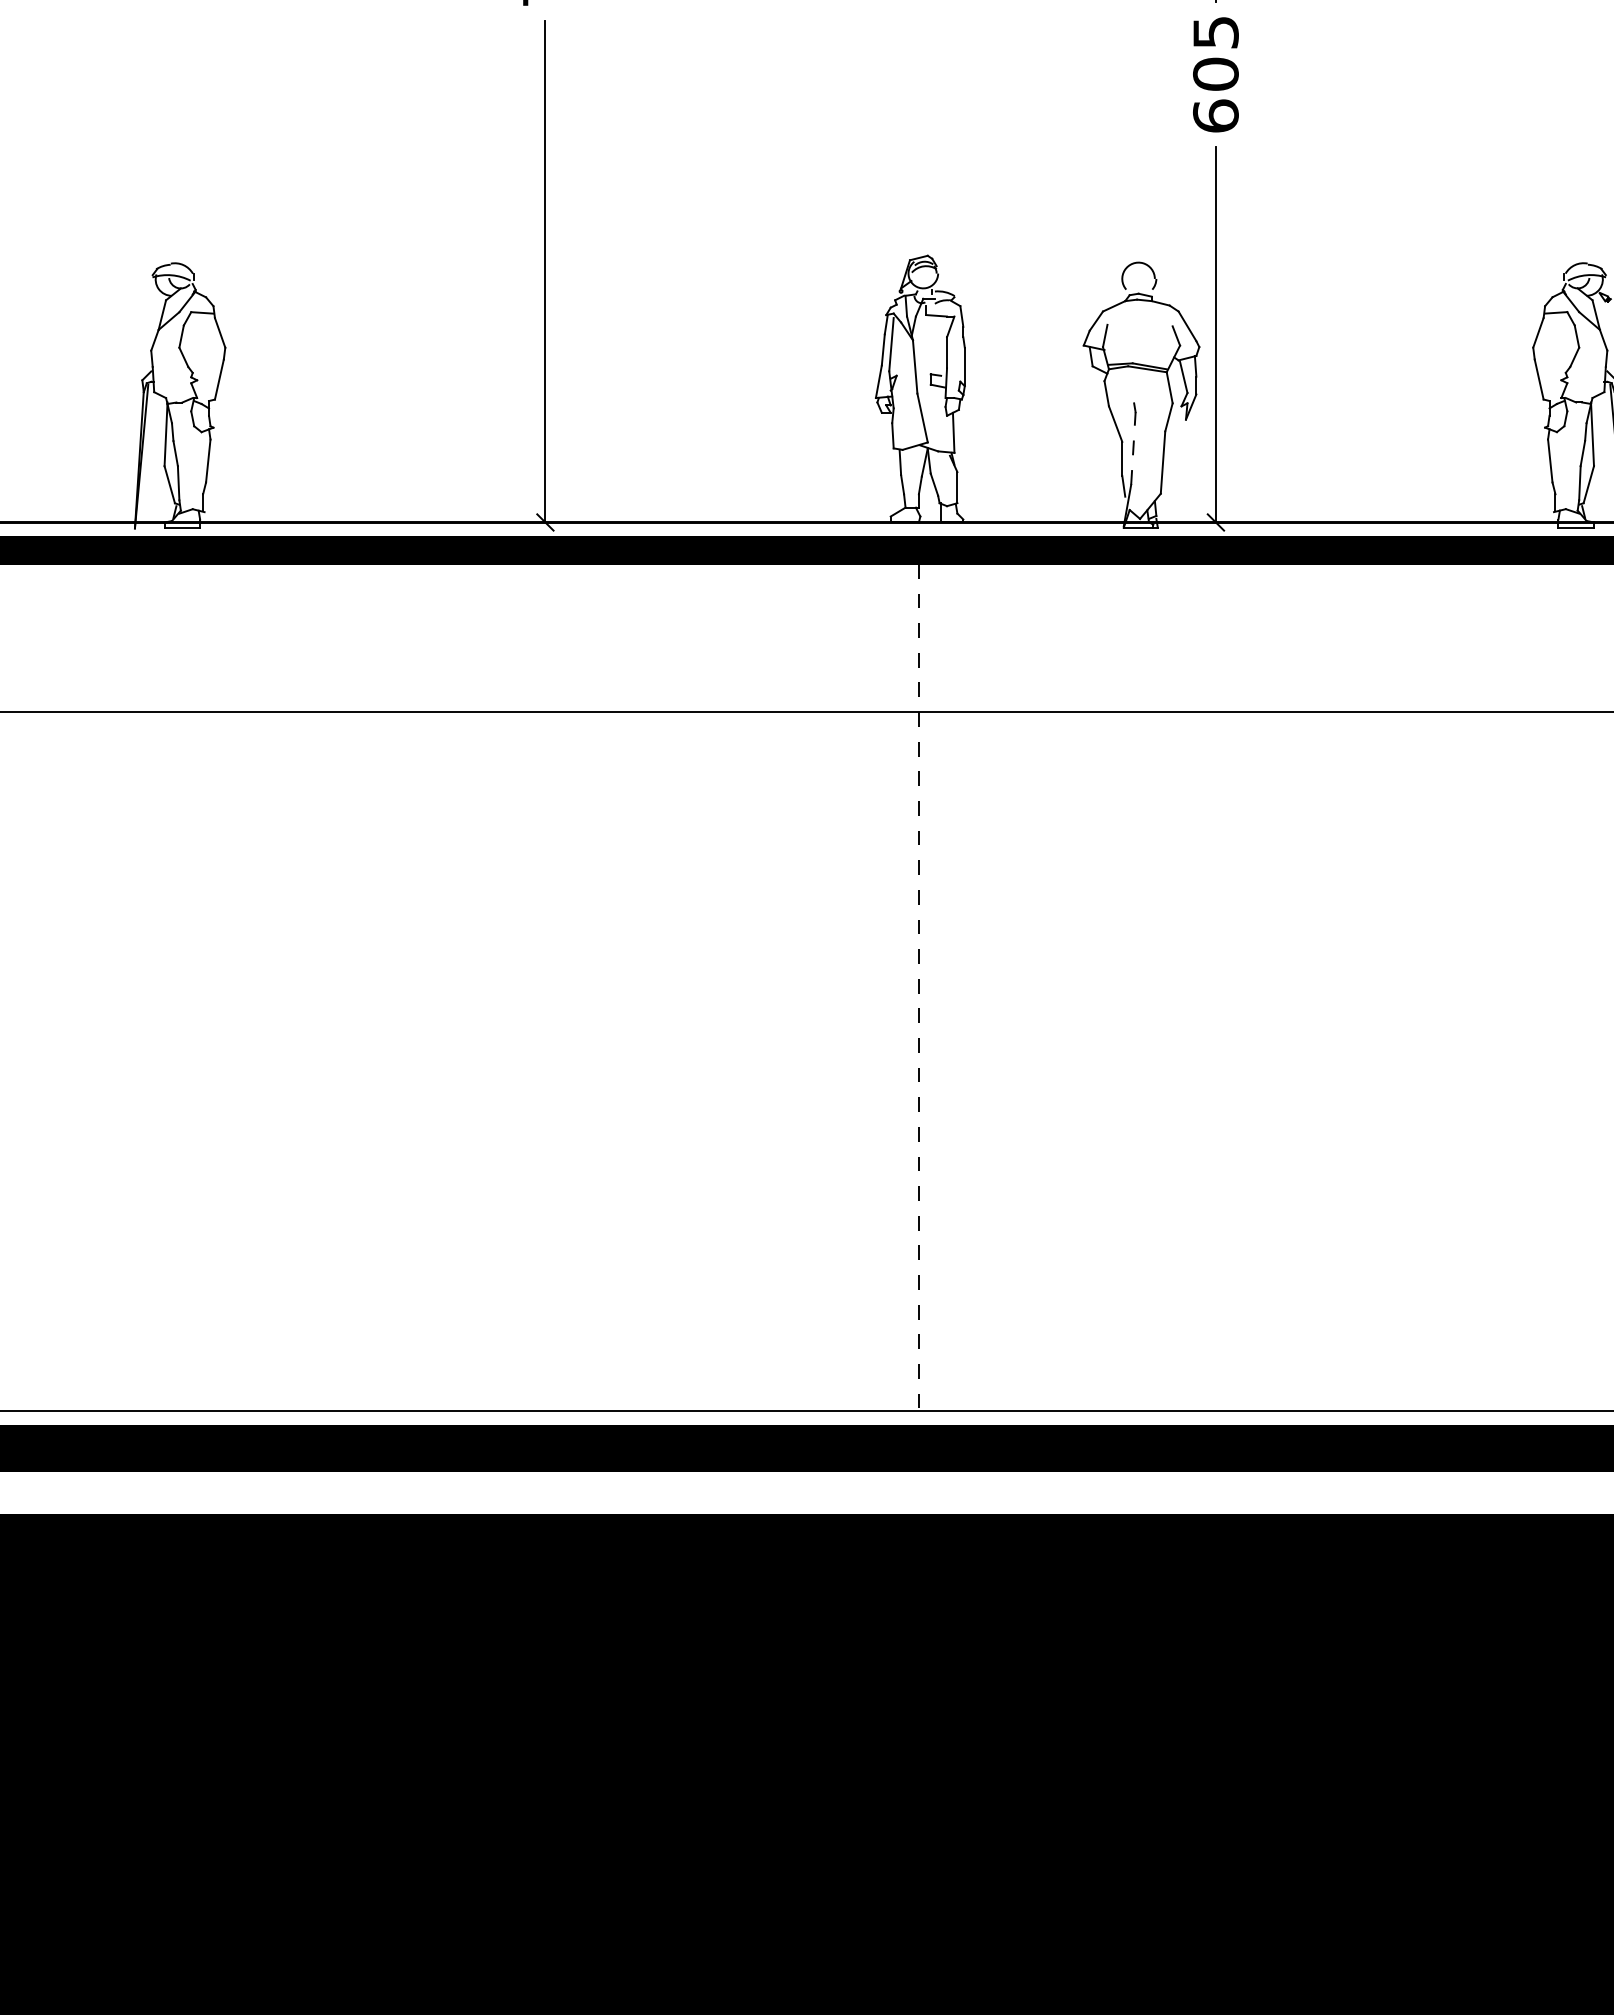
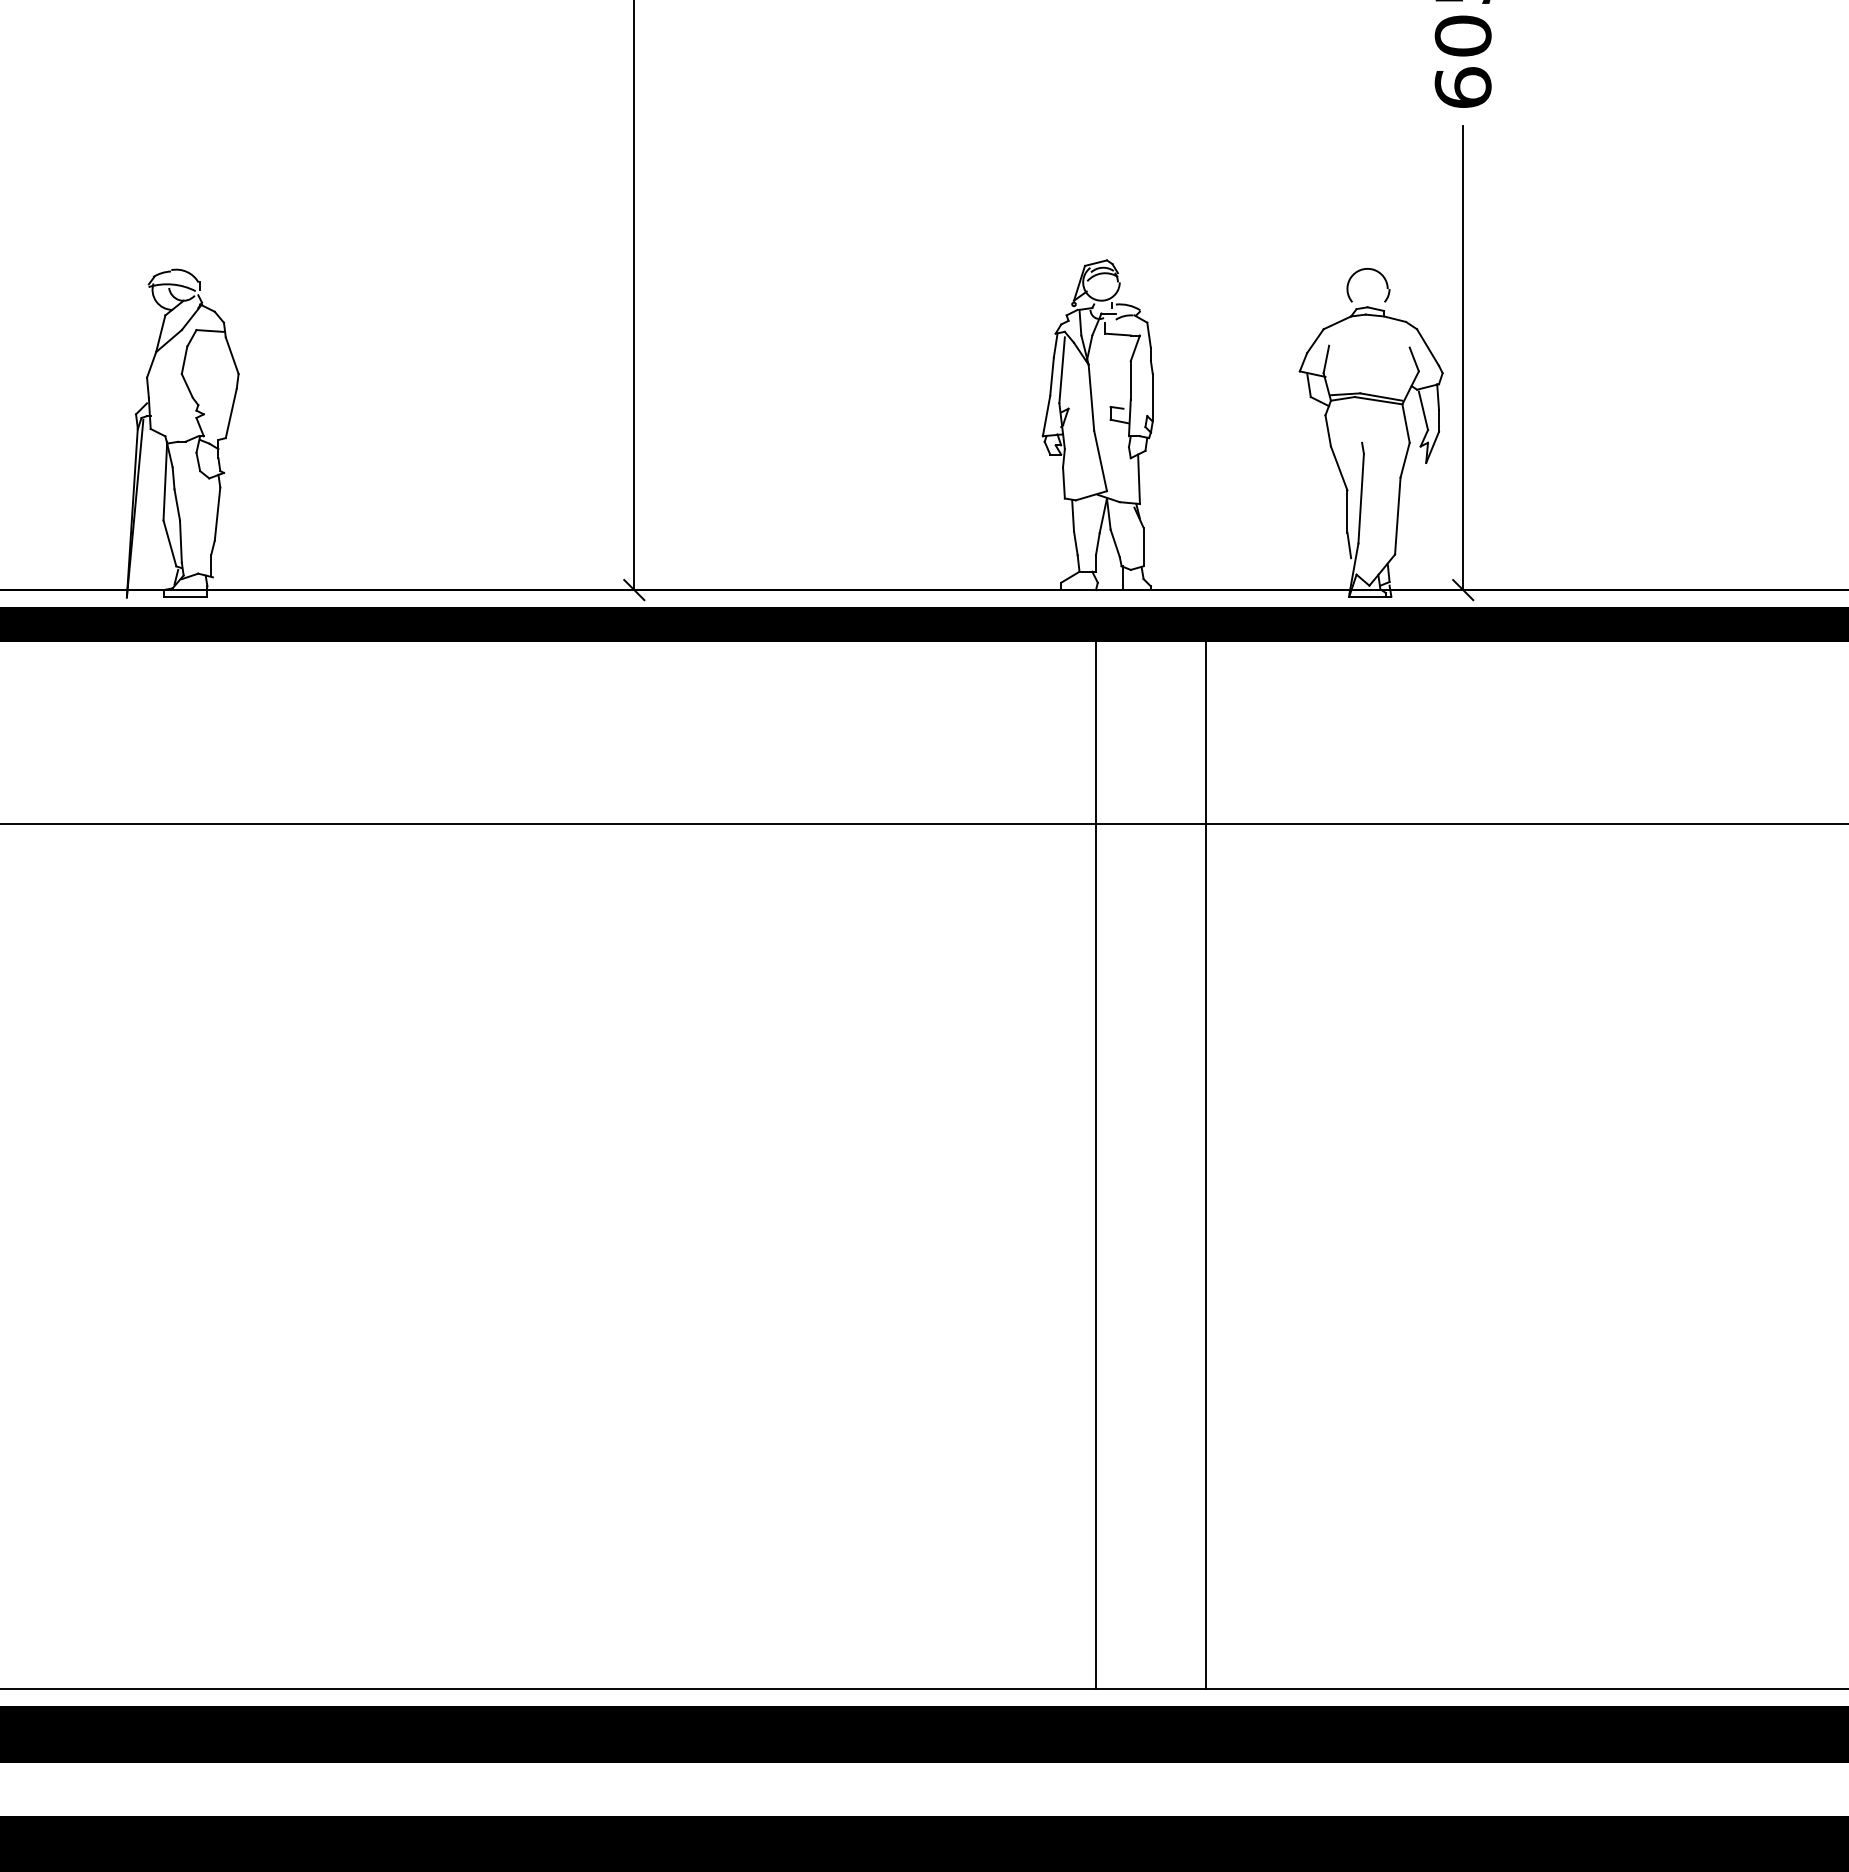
line: (1133, 448) -> (1361, 498), dashed -> solid
line: (918, 987) -> (1095, 1164), dashed -> solid
line: (1007, 987) -> (1205, 1164), added

